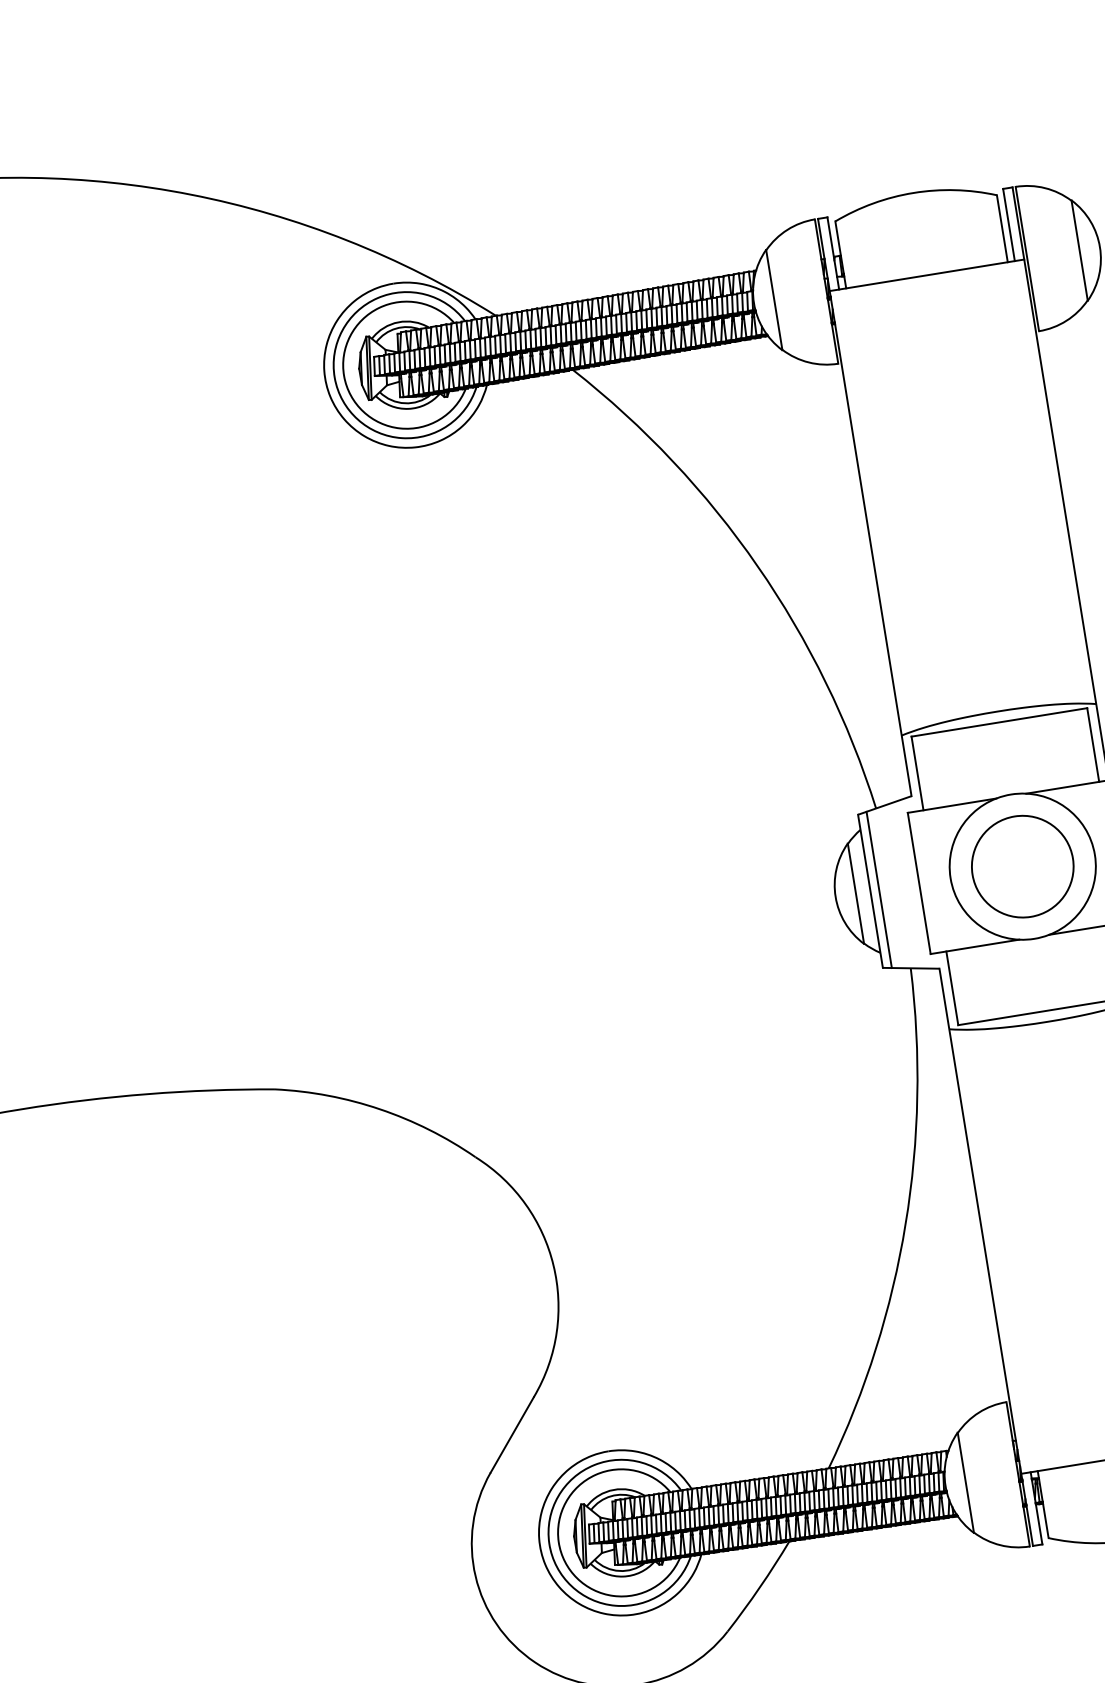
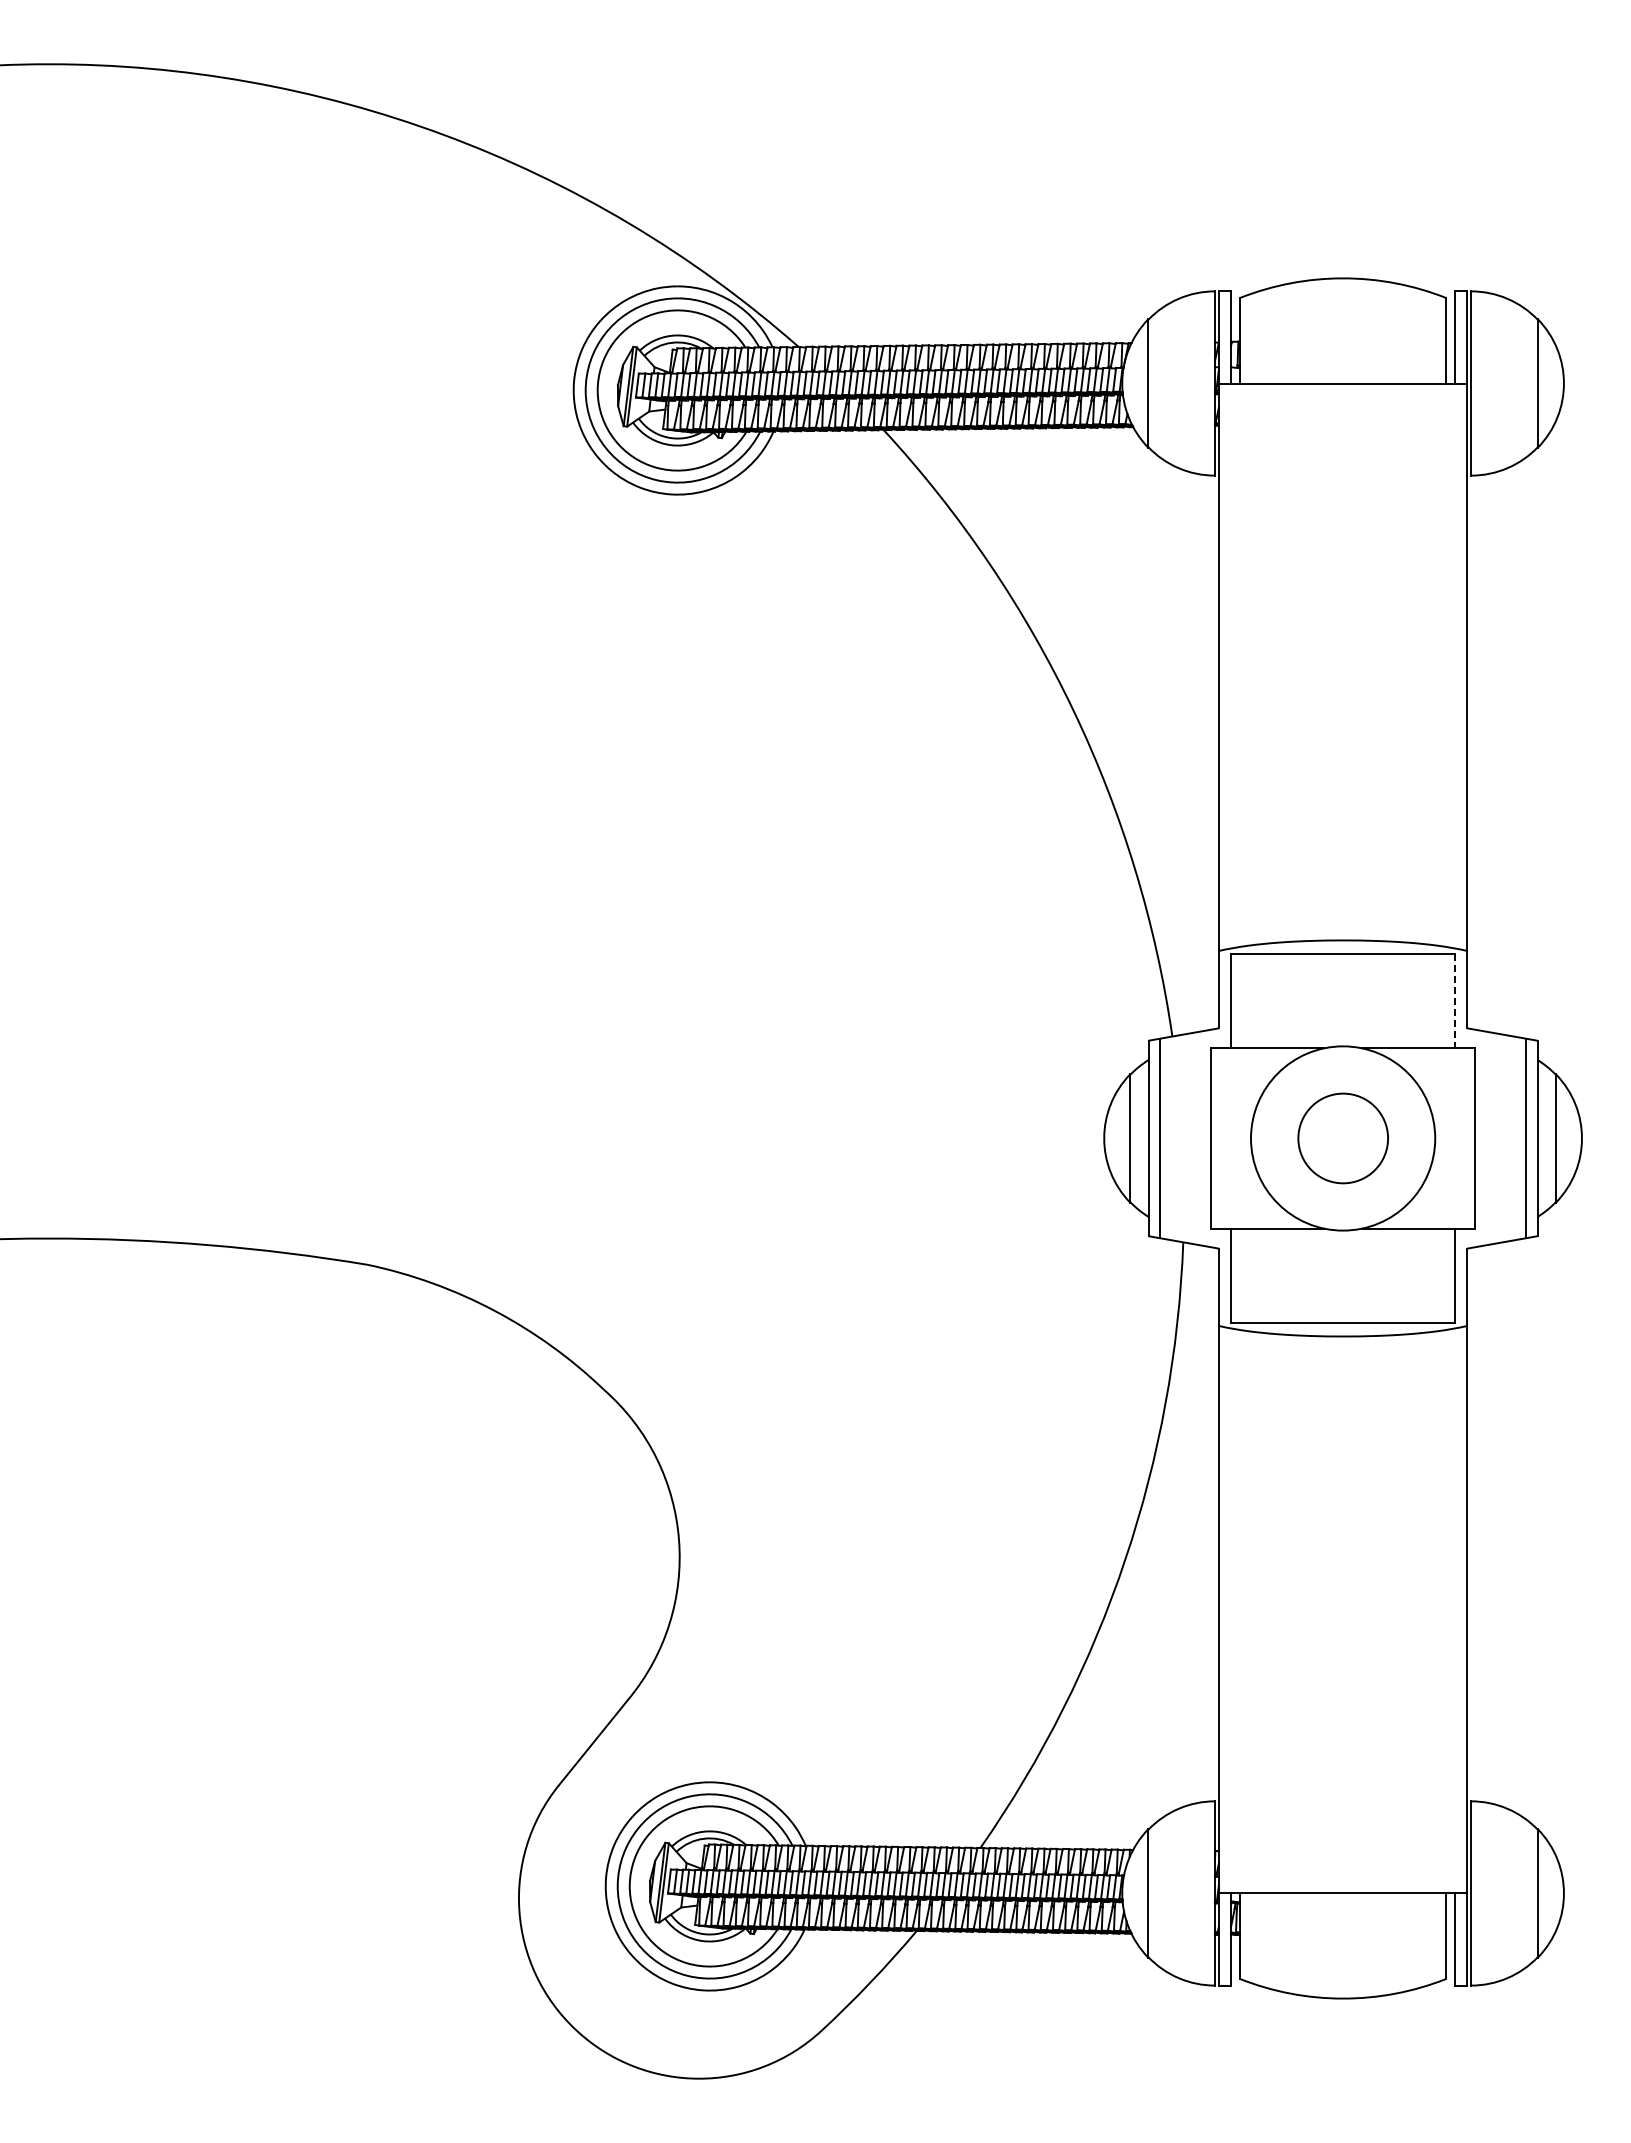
line: (1093, 745) -> (1455, 1001), solid -> dashed
circle: (1023, 866) -> (1343, 1138), size x0.7

